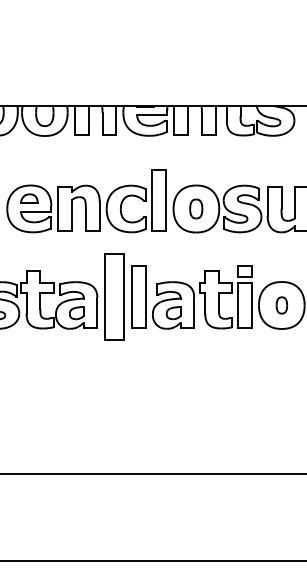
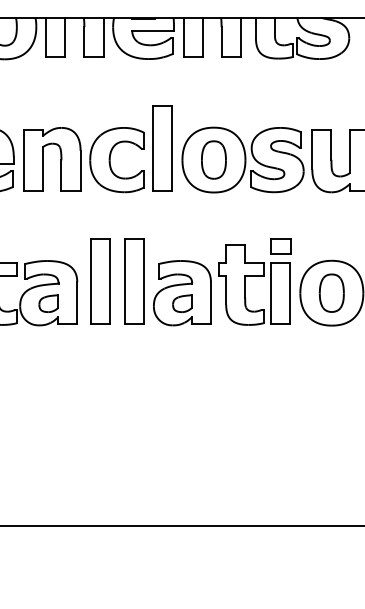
part: (195, 208) -> (212, 159), size x1.43
part: (114, 296) -> (100, 280), size x0.71
part: (281, 305) -> (331, 293), size x1.67

